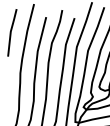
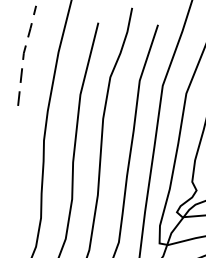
line: (10, 31) -> (23, 52), solid -> dashed

